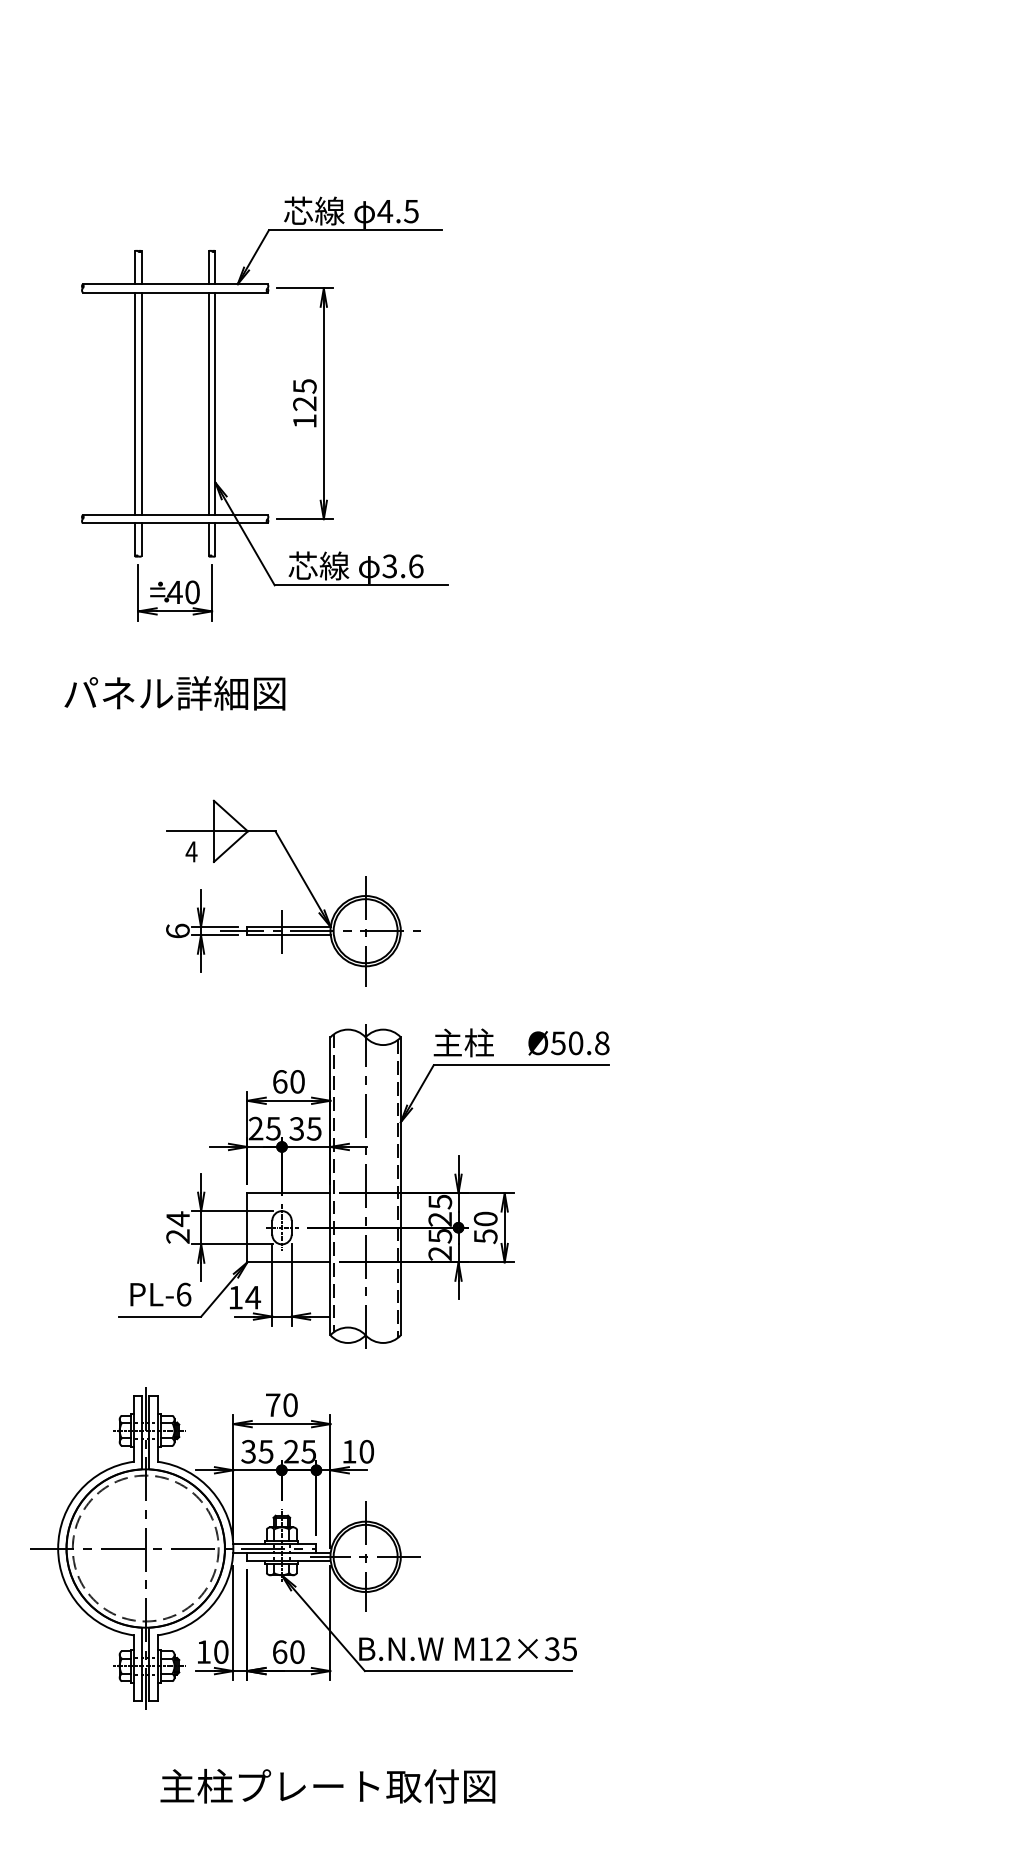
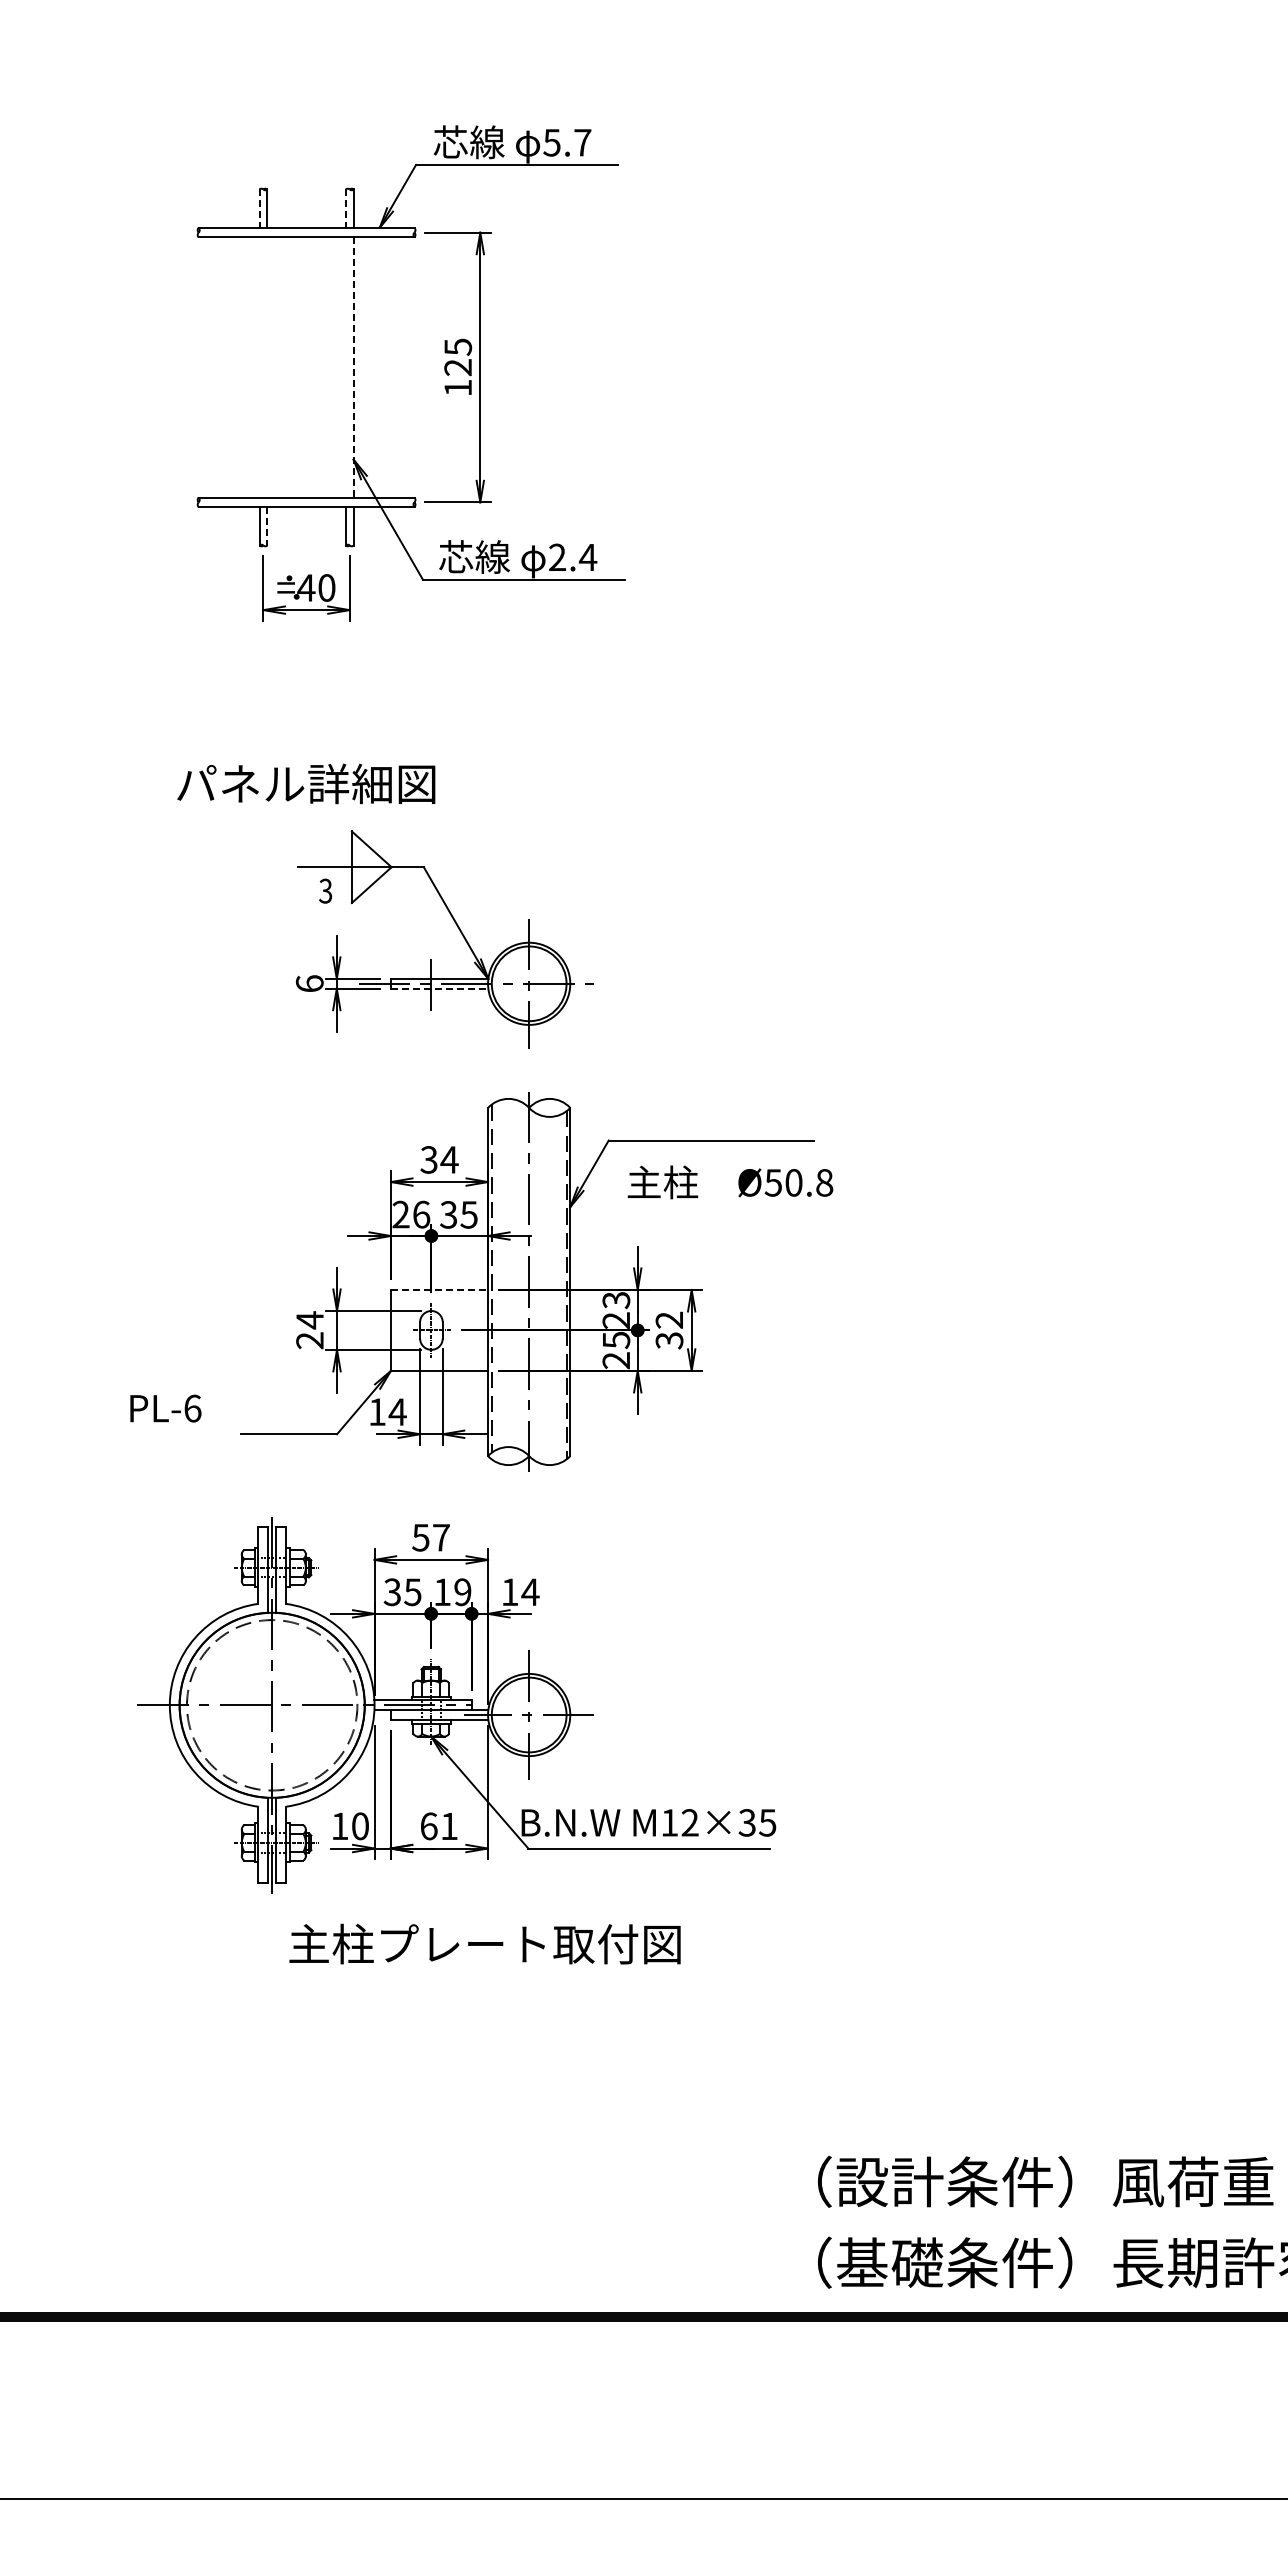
text: (397, 211) -> (566, 142), 4.5 -> 5.7
line: (134, 268) -> (259, 209), solid -> dashed
line: (208, 268) -> (345, 209), solid -> dashed
line: (134, 403) -> (259, 367), removed
line: (141, 403) -> (267, 367), removed
line: (208, 403) -> (345, 367), removed
line: (215, 404) -> (353, 368), solid -> dashed
line: (141, 539) -> (267, 526), solid -> dashed
text: (402, 566) -> (572, 557), 3.6 -> 2.4
text: (175, 693) -> (306, 783), moved
text: (191, 851) -> (325, 890), 4 -> 3
line: (288, 935) -> (439, 988), solid -> dashed
text: (521, 1042) -> (730, 1182), moved
text: (288, 1081) -> (439, 1159), 60 -> 34
text: (273, 1128) -> (421, 1214), 25 -> 26
line: (288, 1192) -> (439, 1289), solid -> dashed
text: (439, 1202) -> (615, 1300), 25 -> 23
text: (485, 1227) -> (669, 1330), 50 -> 32
text: (160, 1294) -> (165, 1408), moved
text: (281, 1404) -> (430, 1537), 70 -> 57
text: (300, 1452) -> (452, 1592), 25 -> 19
text: (366, 1452) -> (530, 1592), 10 -> 14
text: (297, 1652) -> (449, 1826), 60 -> 61
text: (327, 1785) -> (484, 1943), moved

